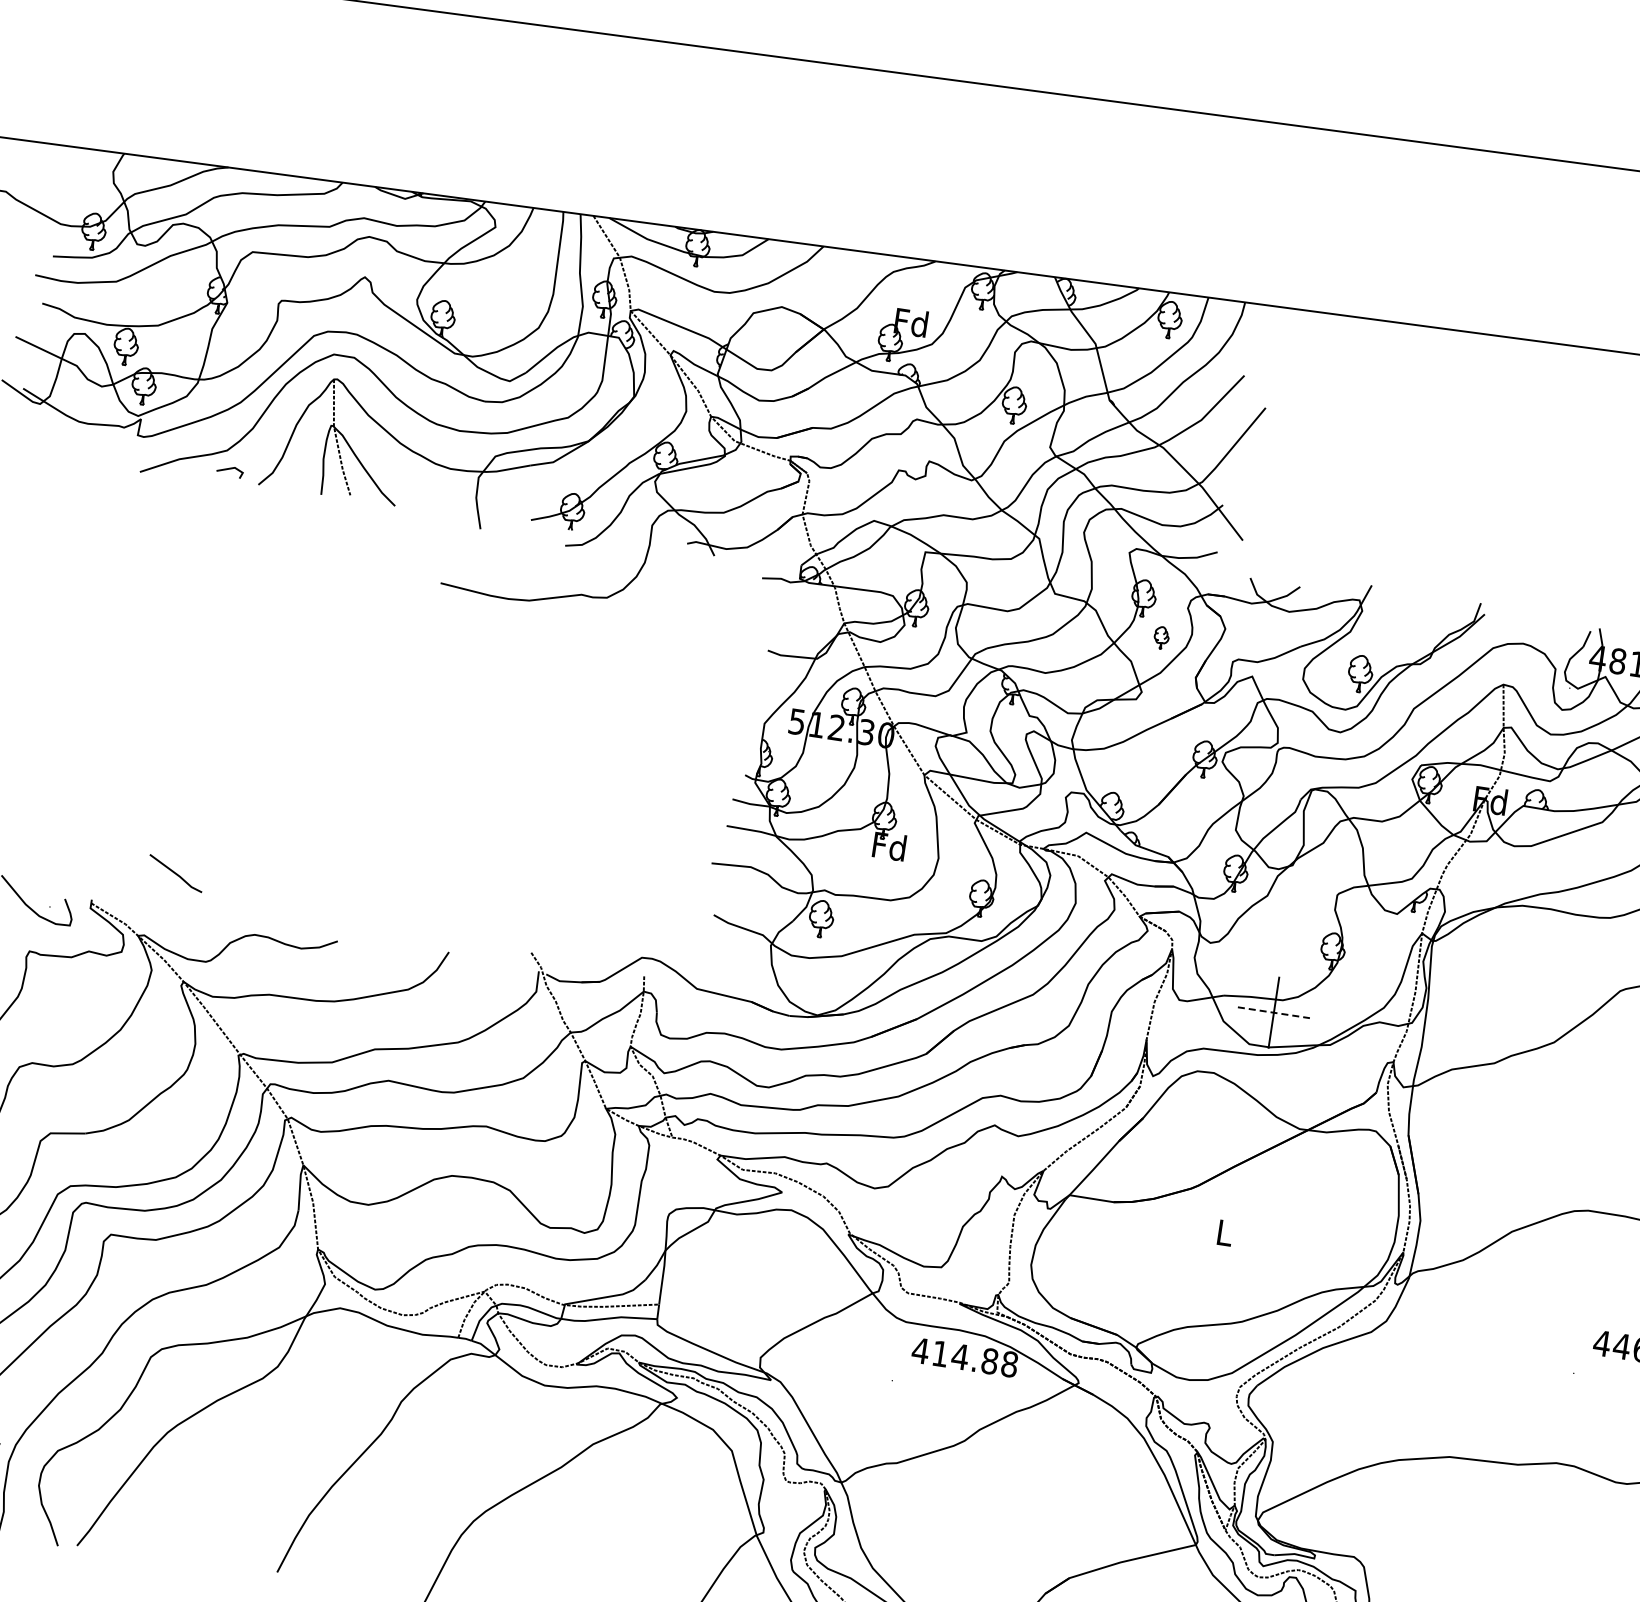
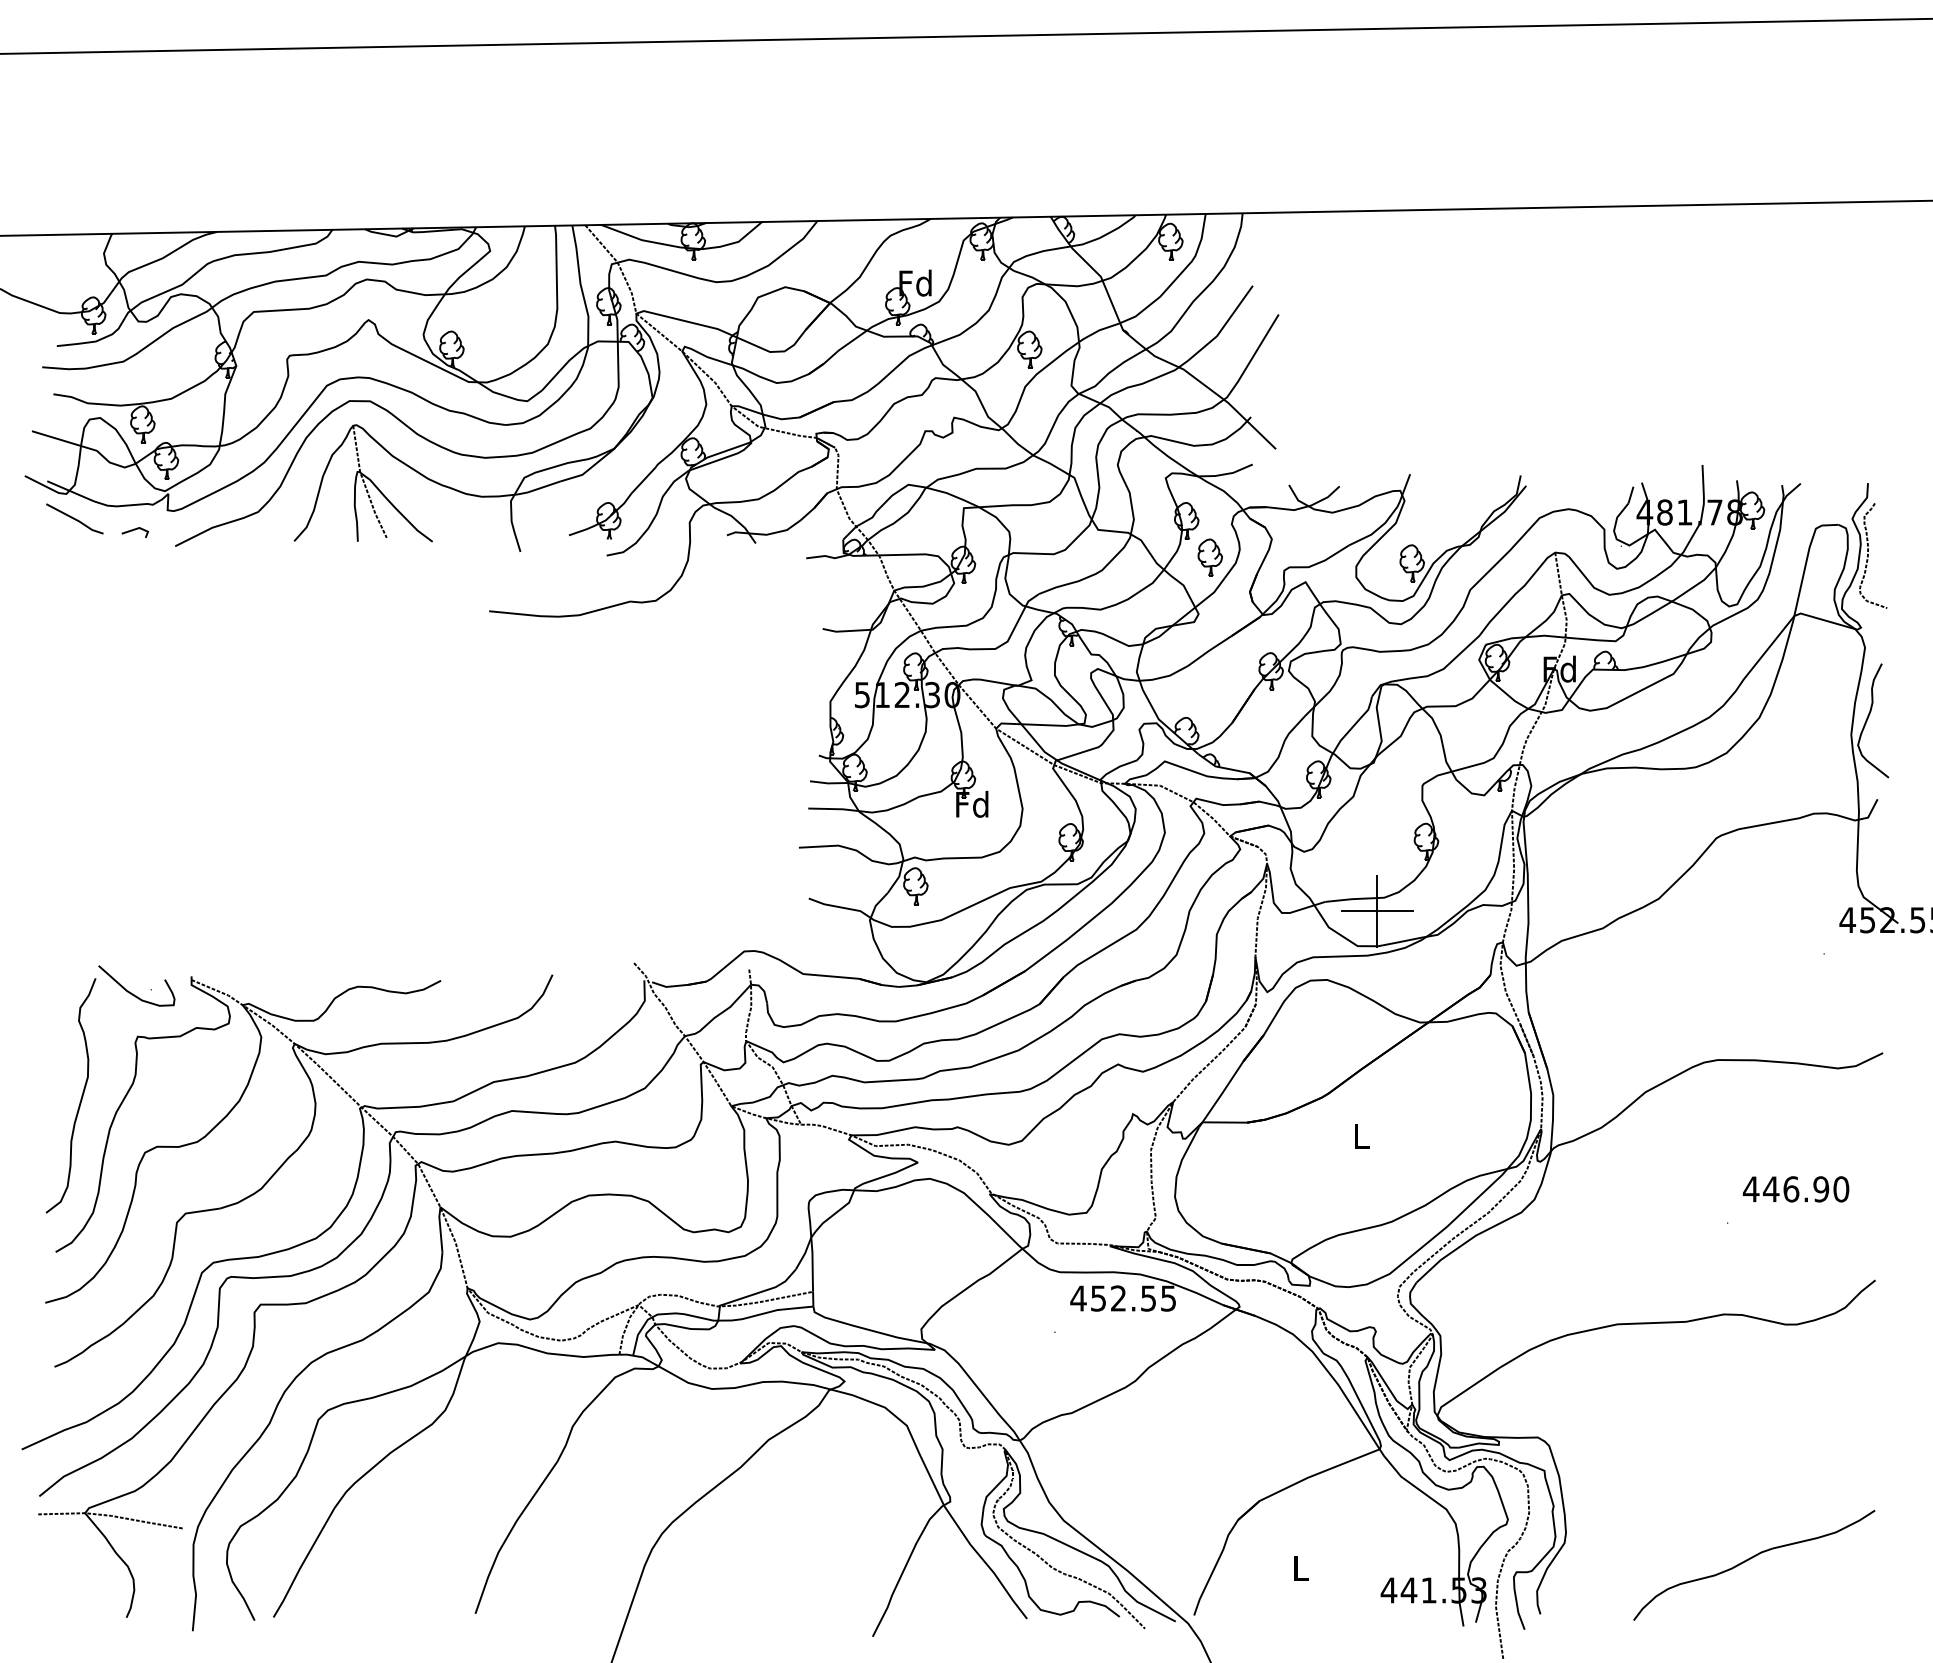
line: (230, 469) -> (135, 530), moved
part: (1160, 637) -> (1209, 557), size x1.67
line: (175, 873) -> (74, 518), moved
line: (1274, 1012) -> (1377, 911), dashed -> solid
text: (974, 1359) -> (1133, 1298), 414.88 -> 452.55

